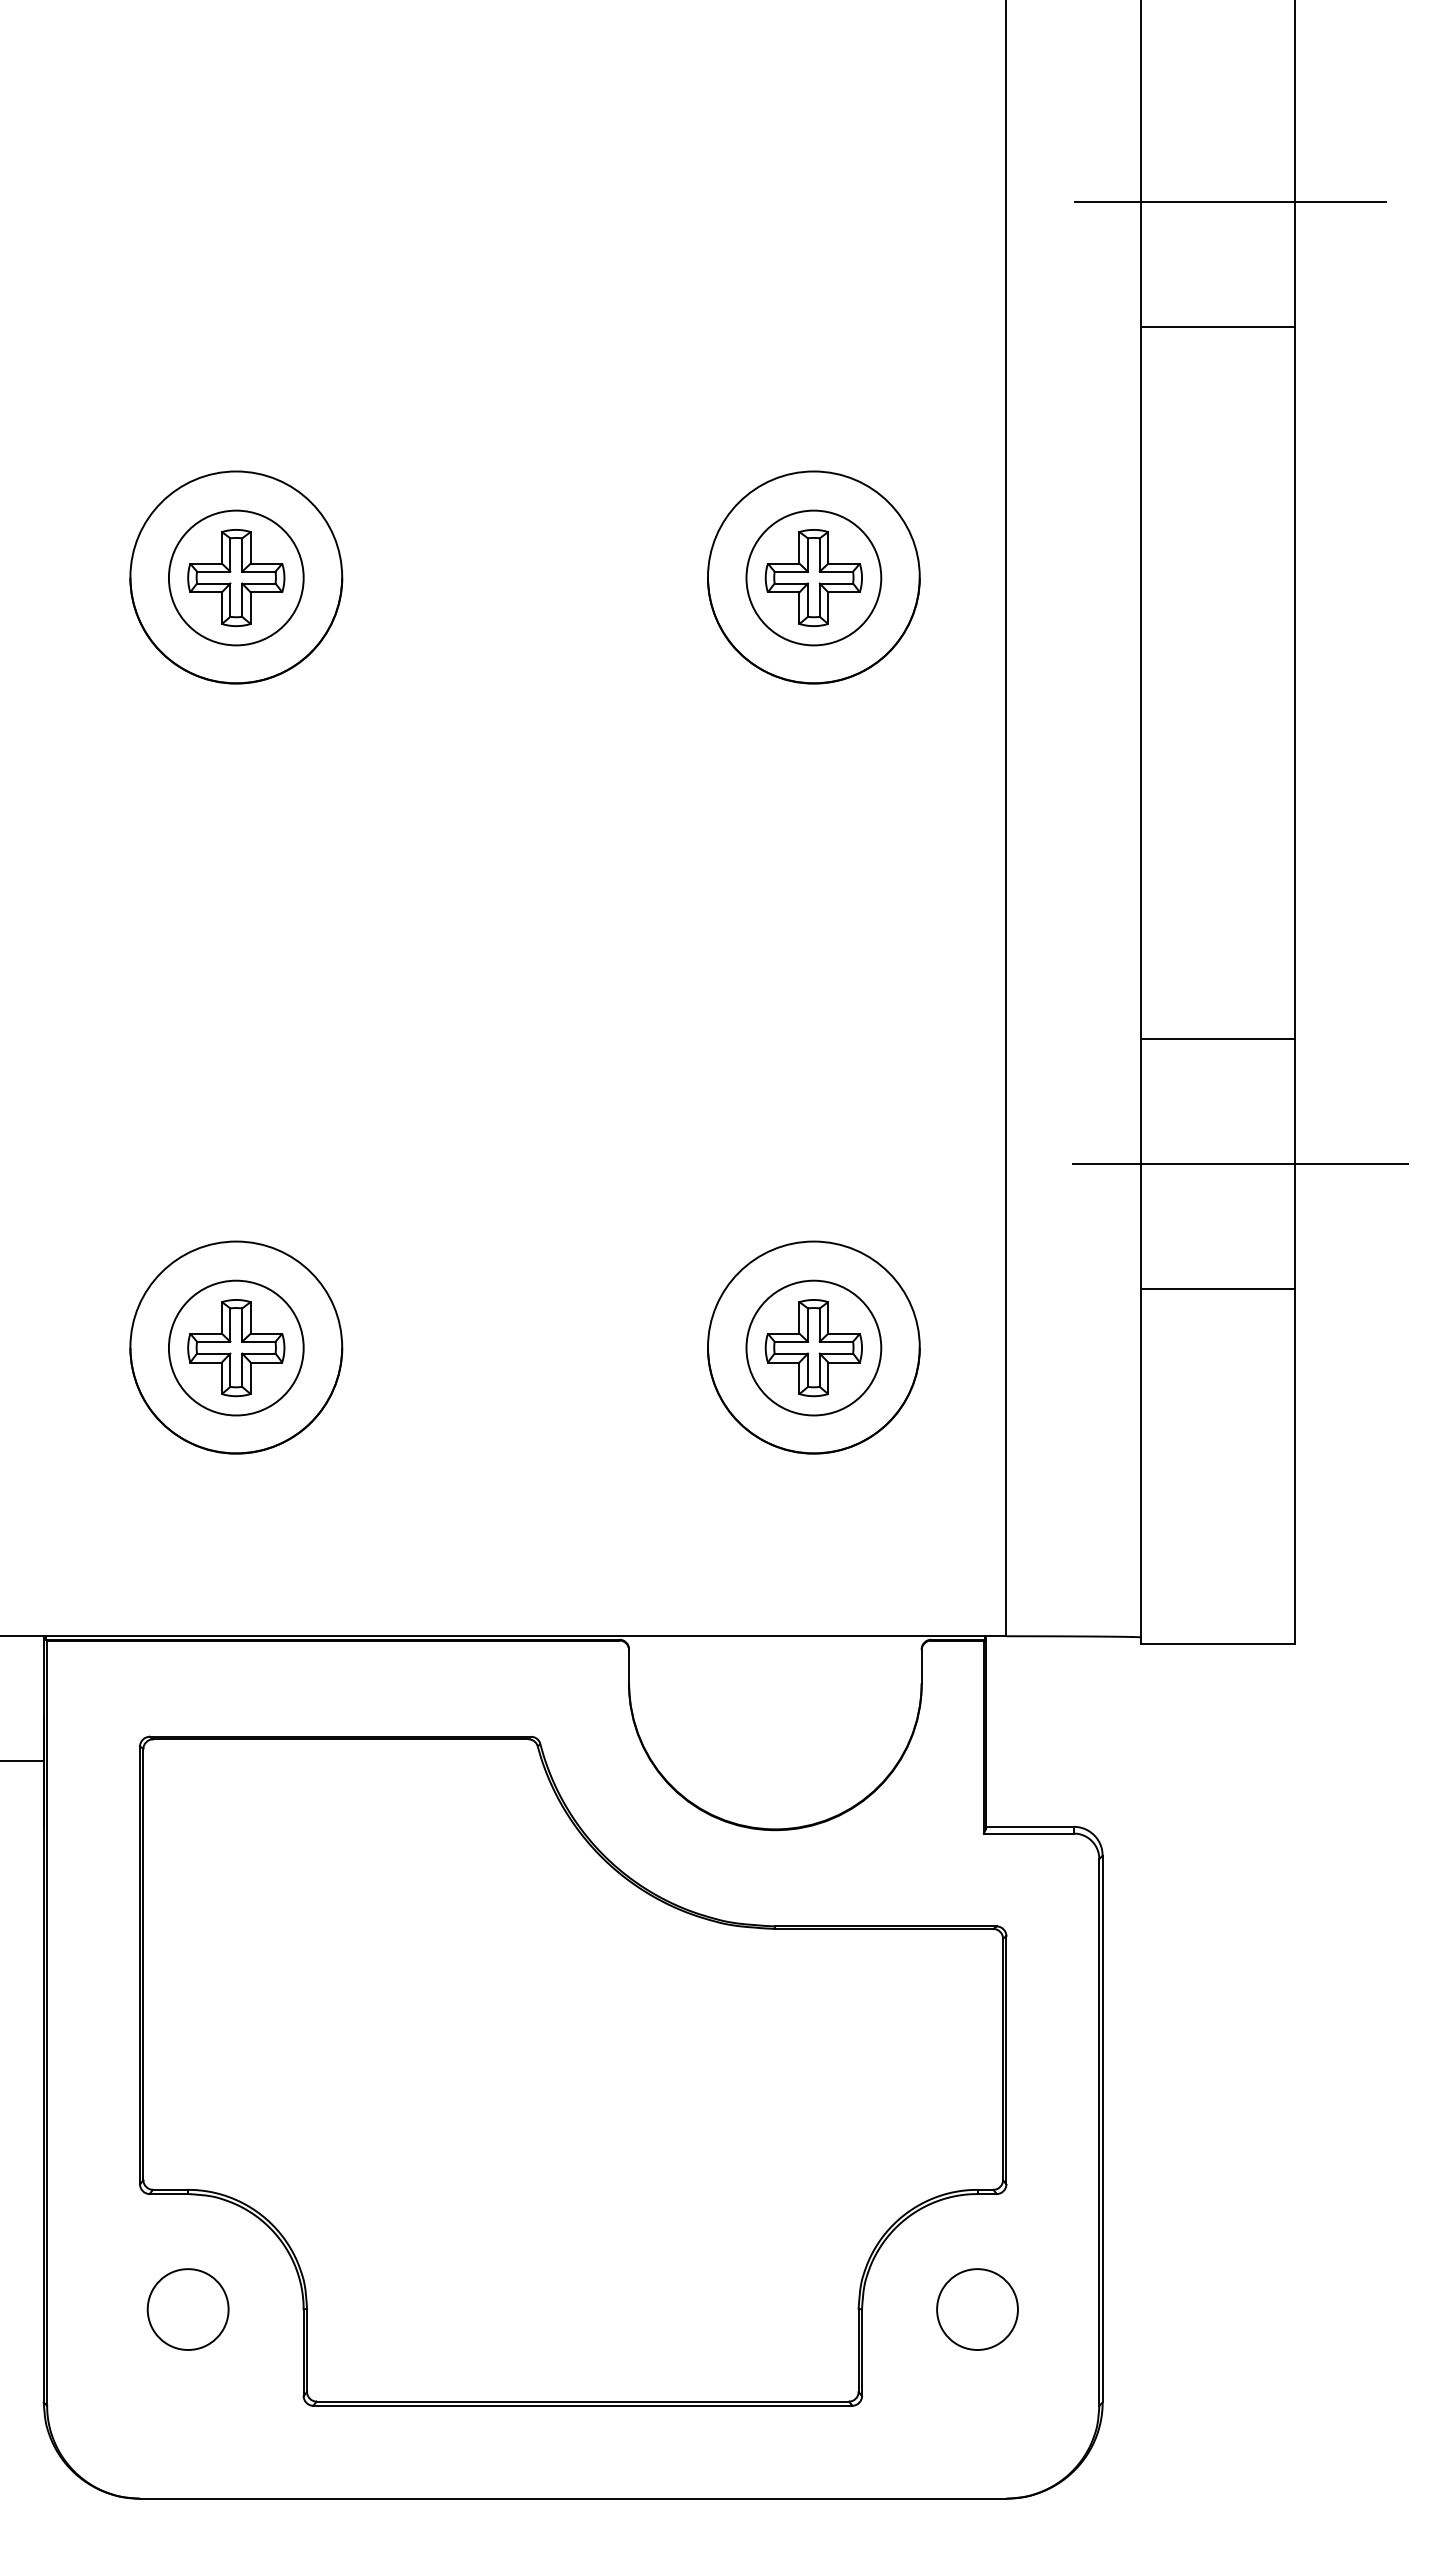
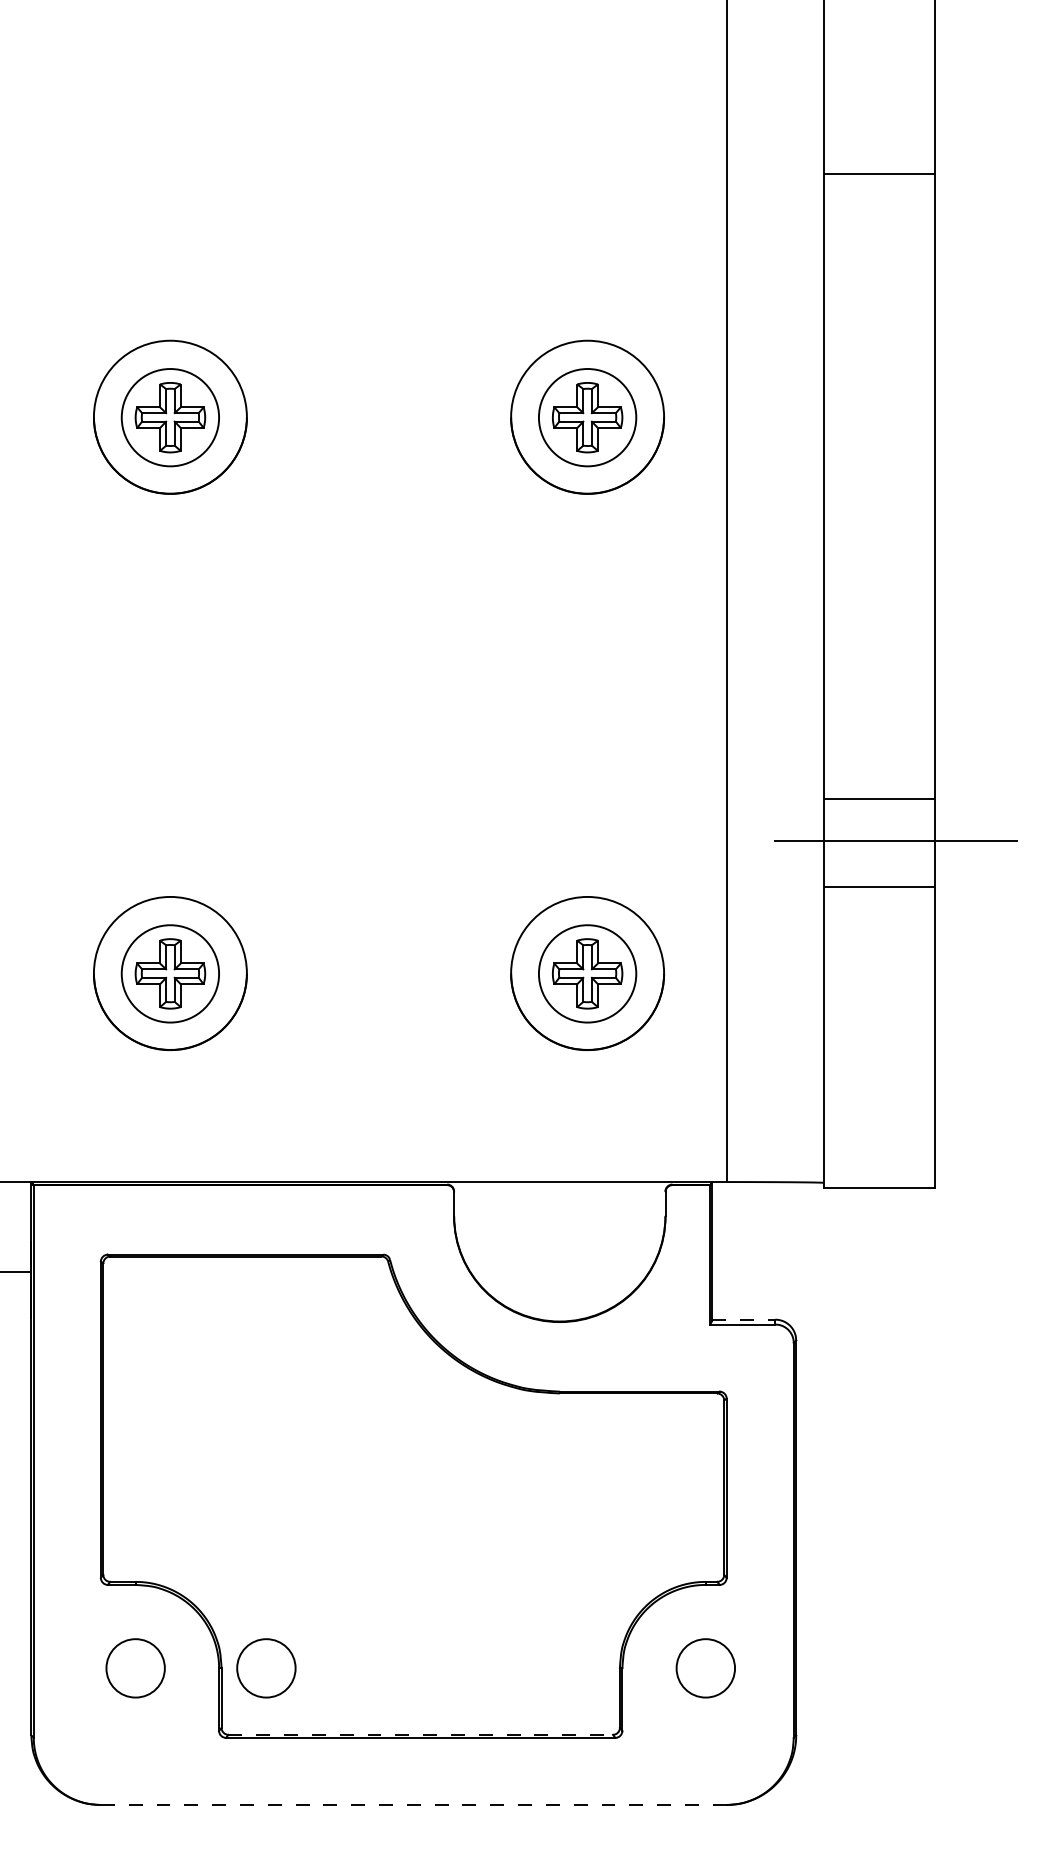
line: (1230, 201) -> (888, 145), removed
line: (1218, 326) -> (879, 173), moved
line: (1218, 1039) -> (879, 799), moved
line: (1218, 1289) -> (879, 886), moved
line: (1029, 1826) -> (743, 1319), solid -> dashed
part: (368, 2309) -> (265, 1668), added
line: (583, 2401) -> (421, 1734), solid -> dashed
line: (573, 2498) -> (413, 1804), solid -> dashed

